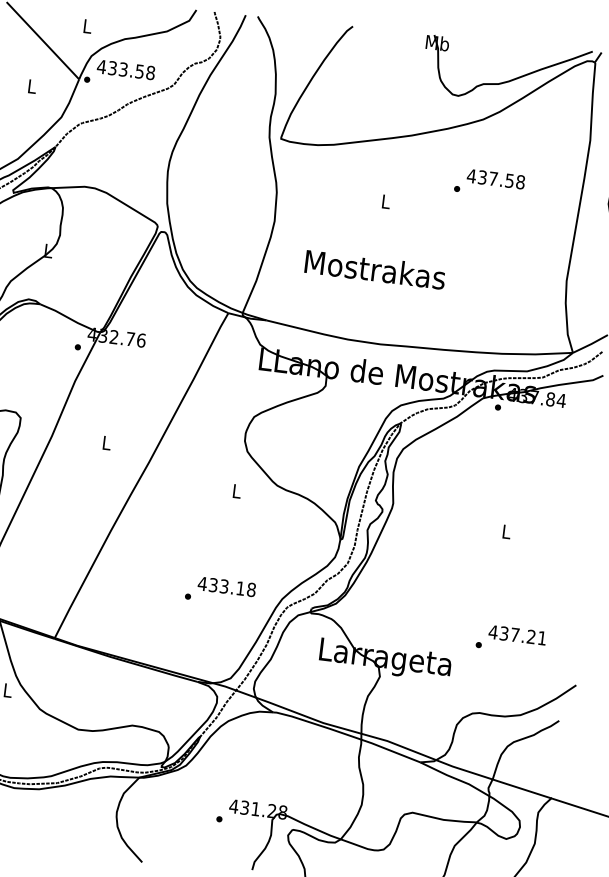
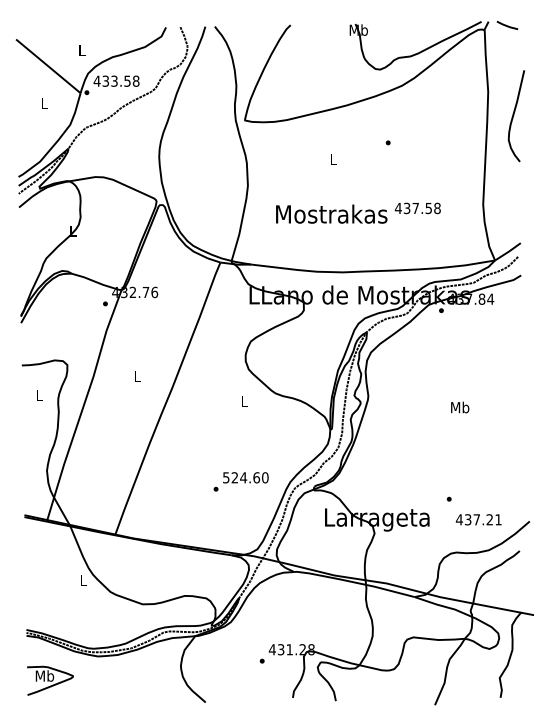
text: (495, 179) -> (417, 208), moved
text: (506, 531) -> (460, 407), L -> Mb
text: (226, 586) -> (245, 477), 433.18 -> 524.60
text: (517, 634) -> (478, 519), moved

